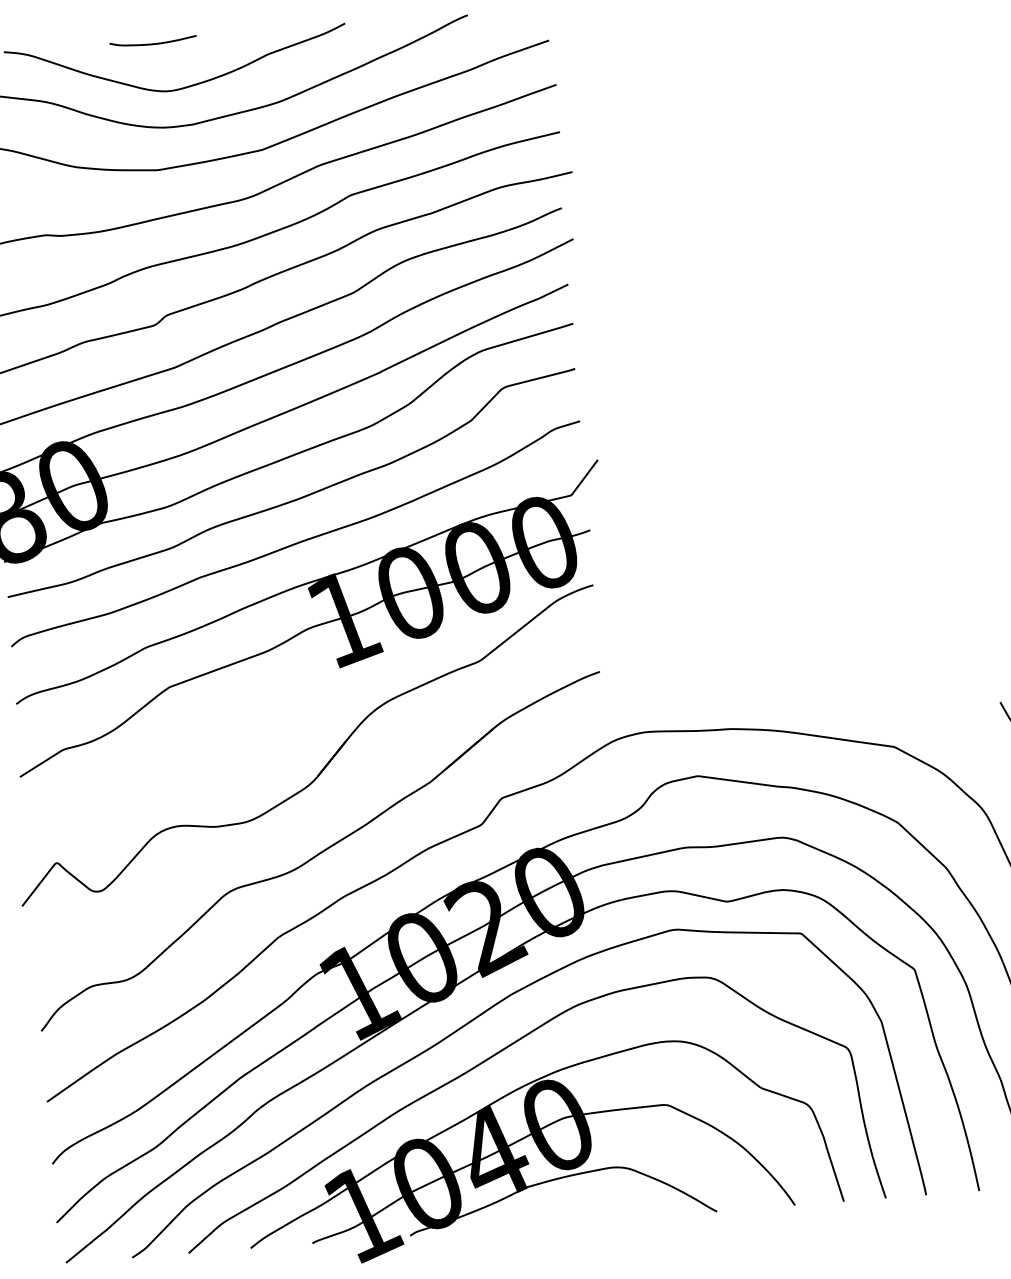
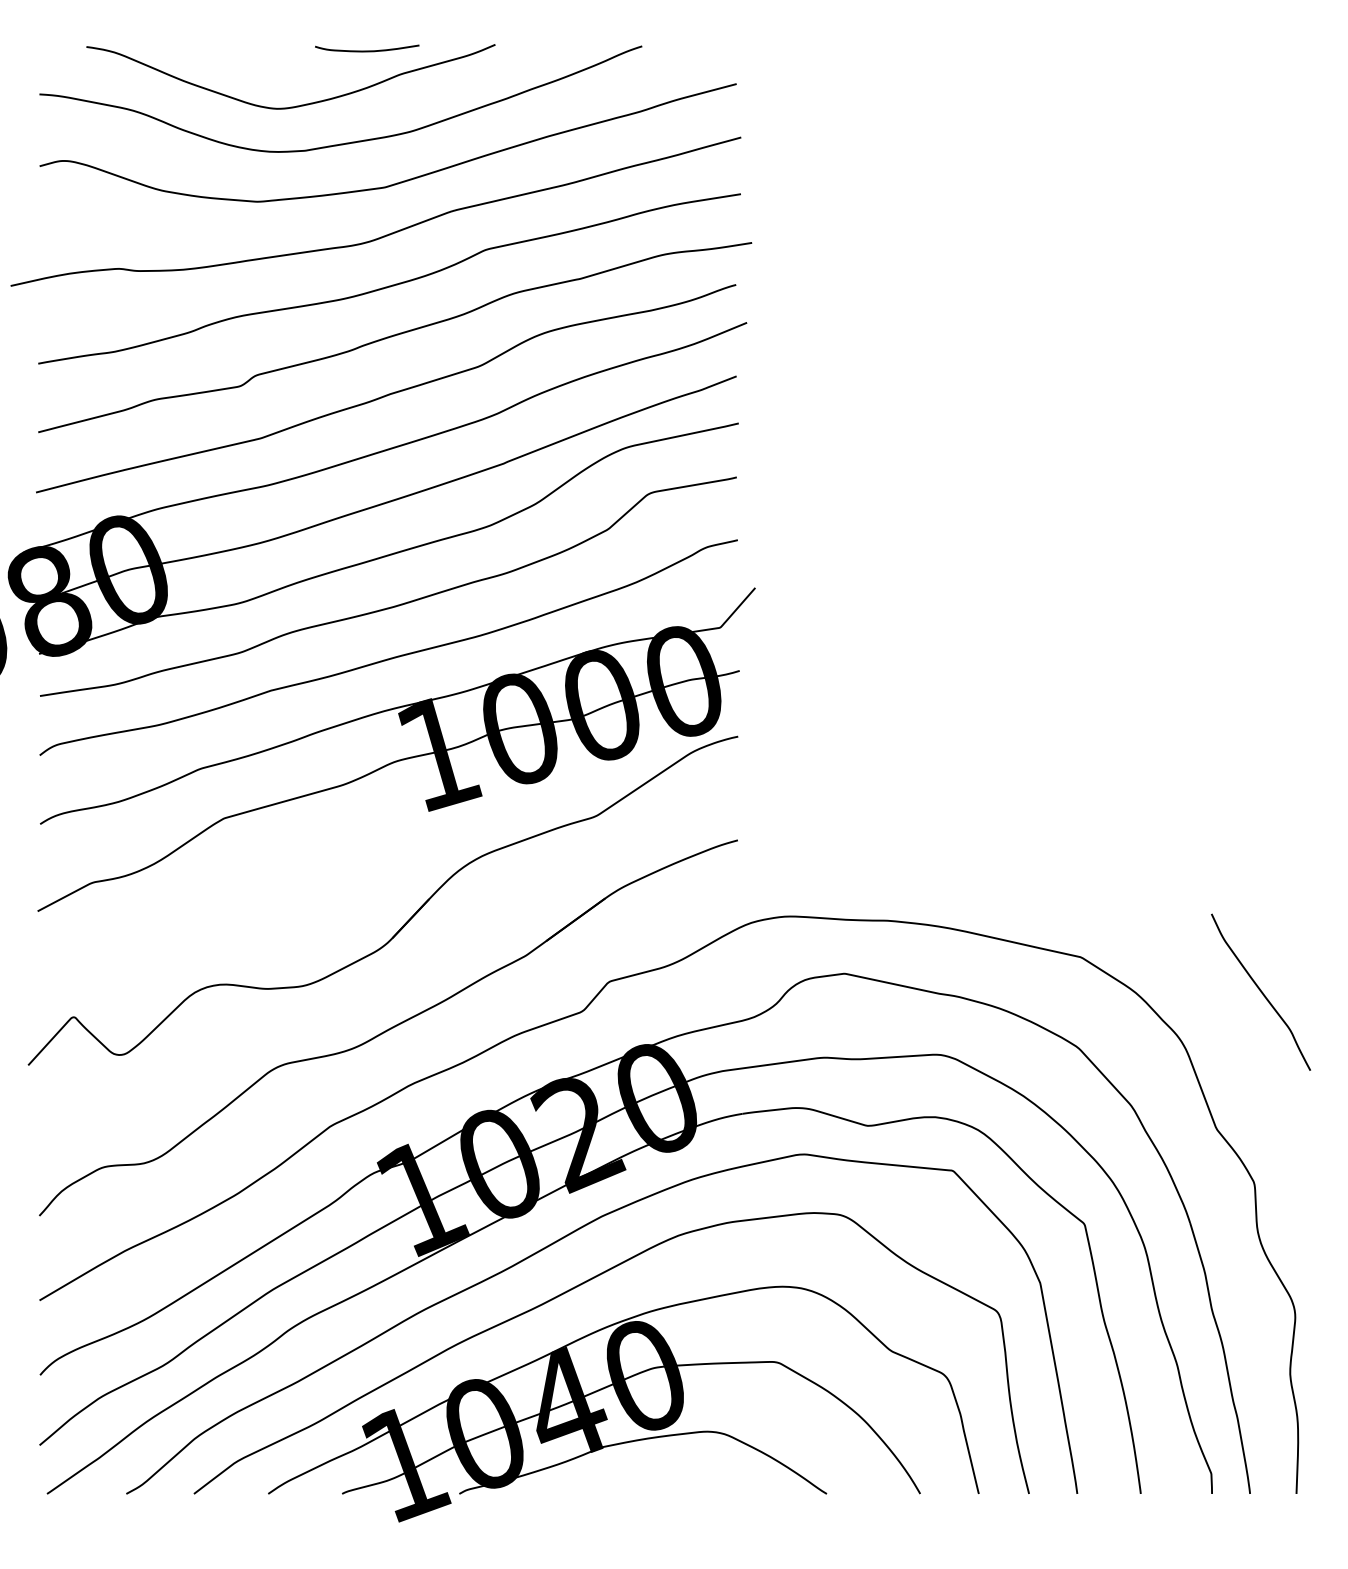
curve: (153, 43) -> (367, 50), moved

